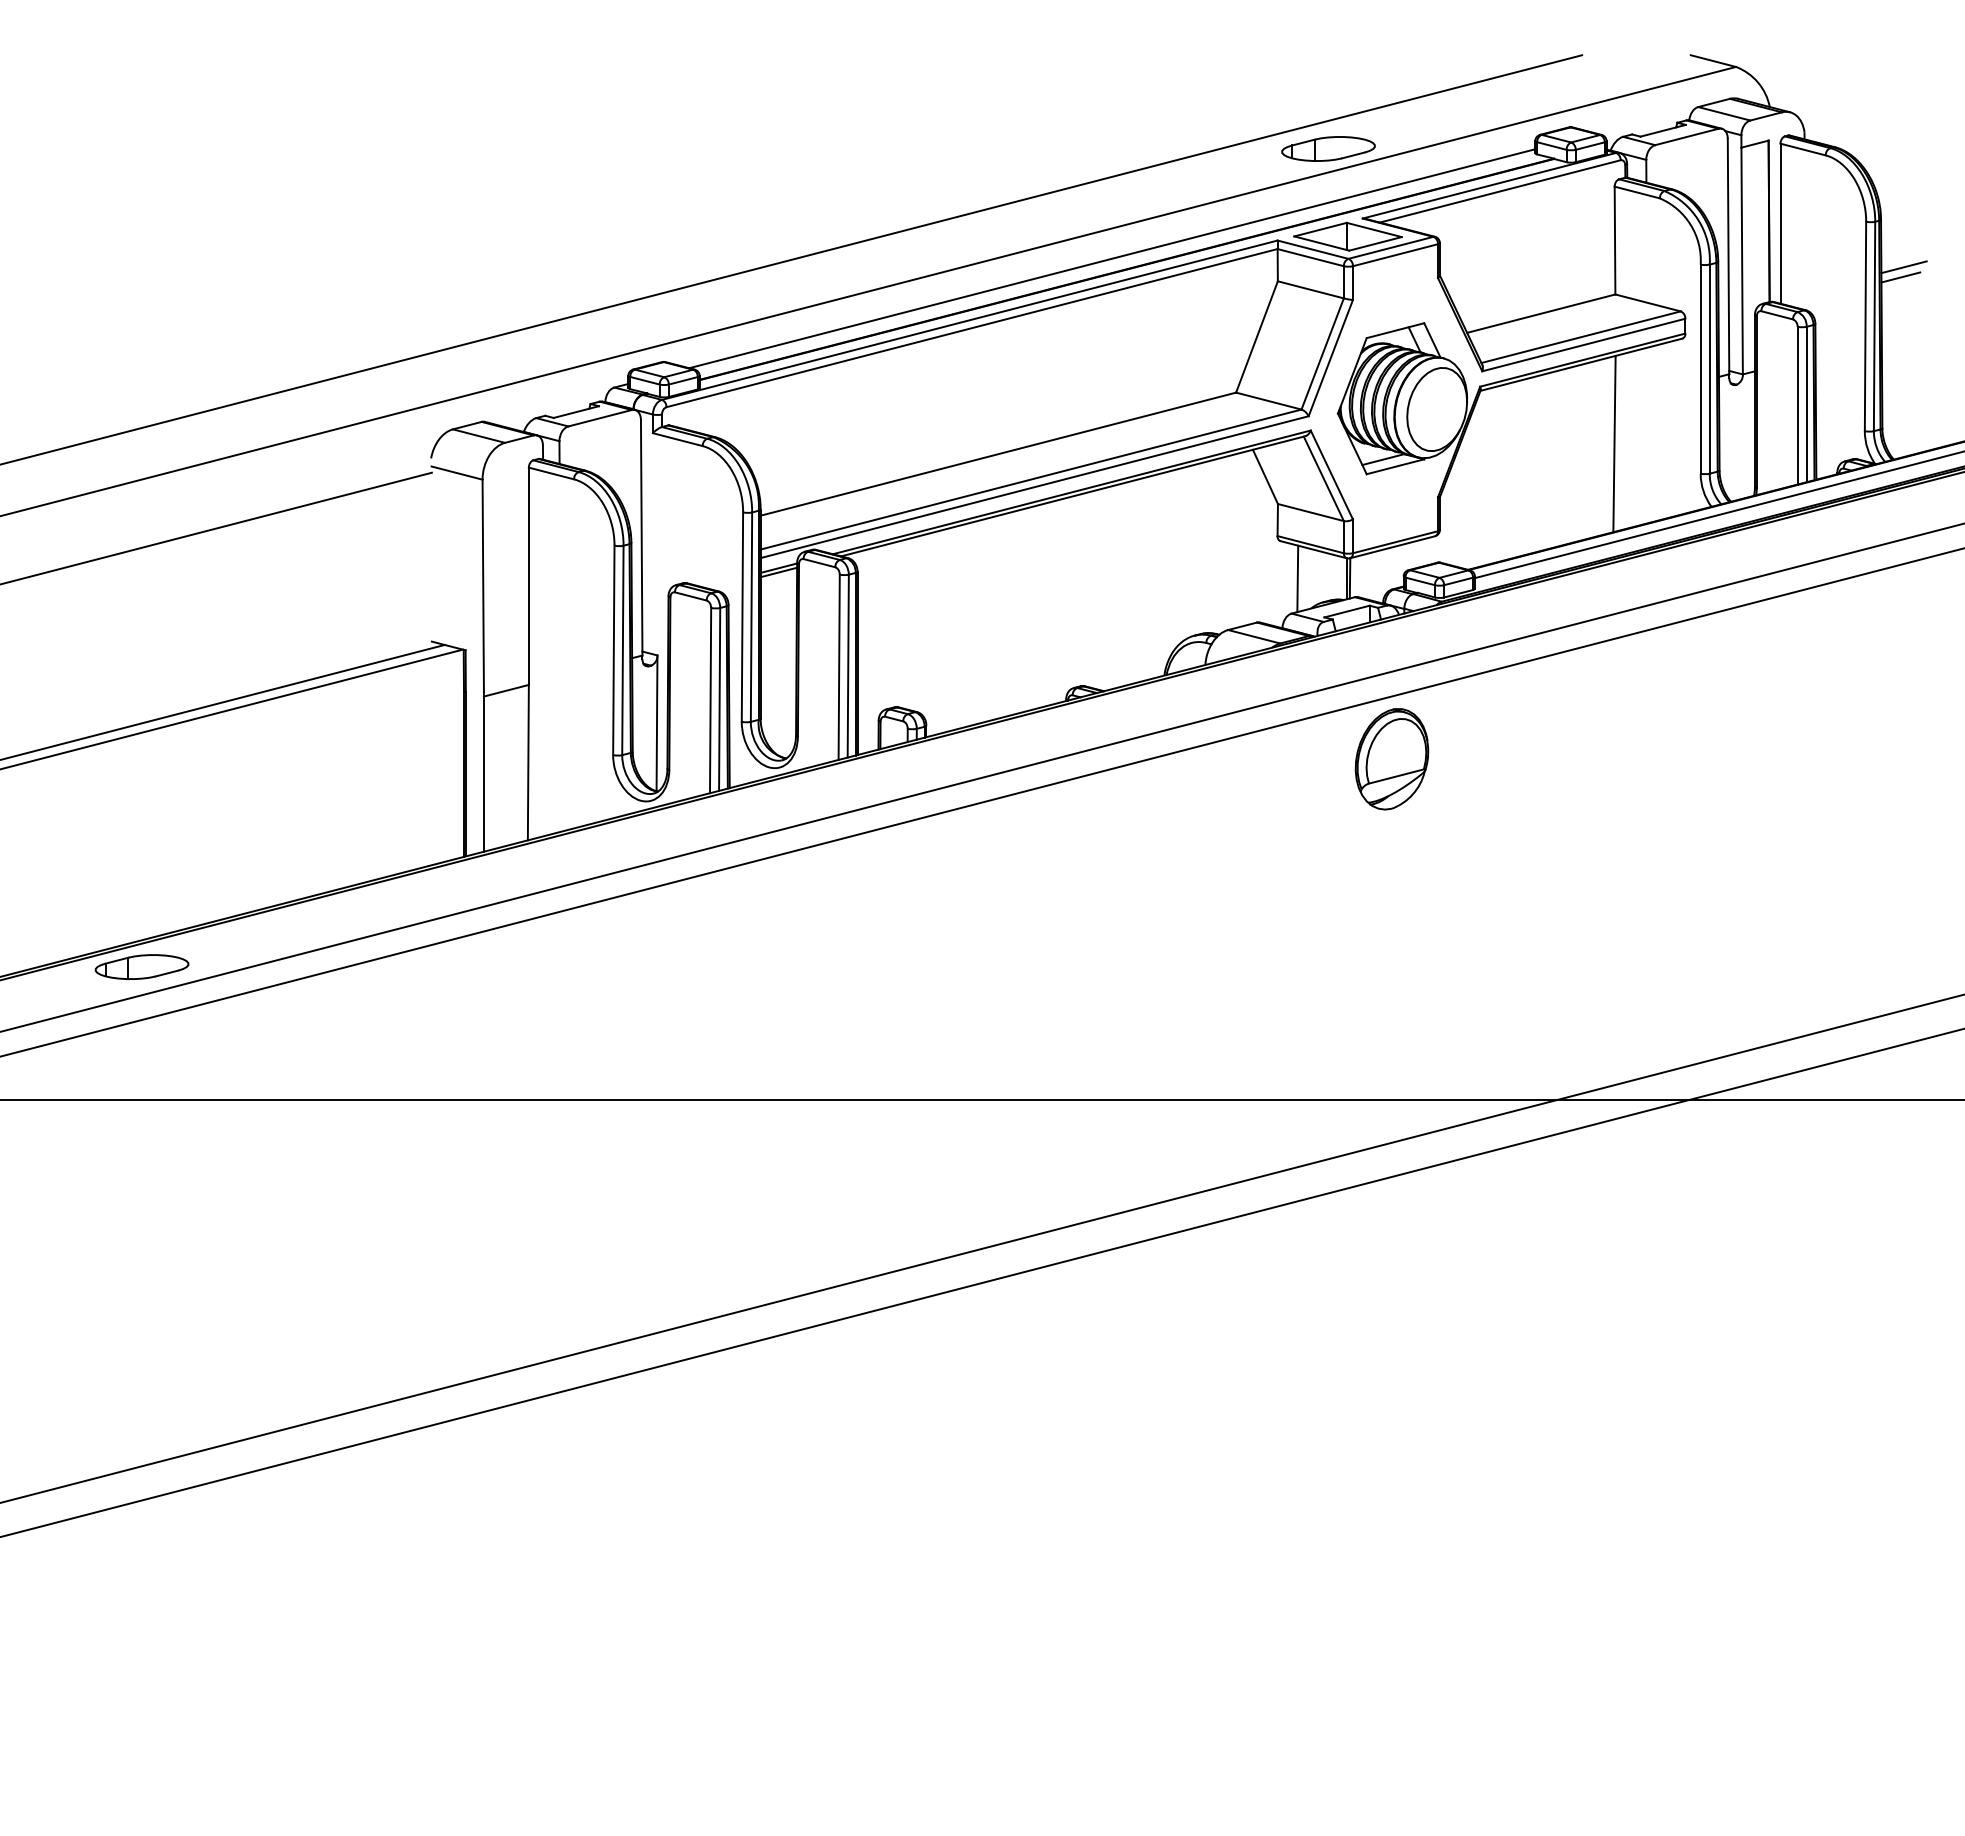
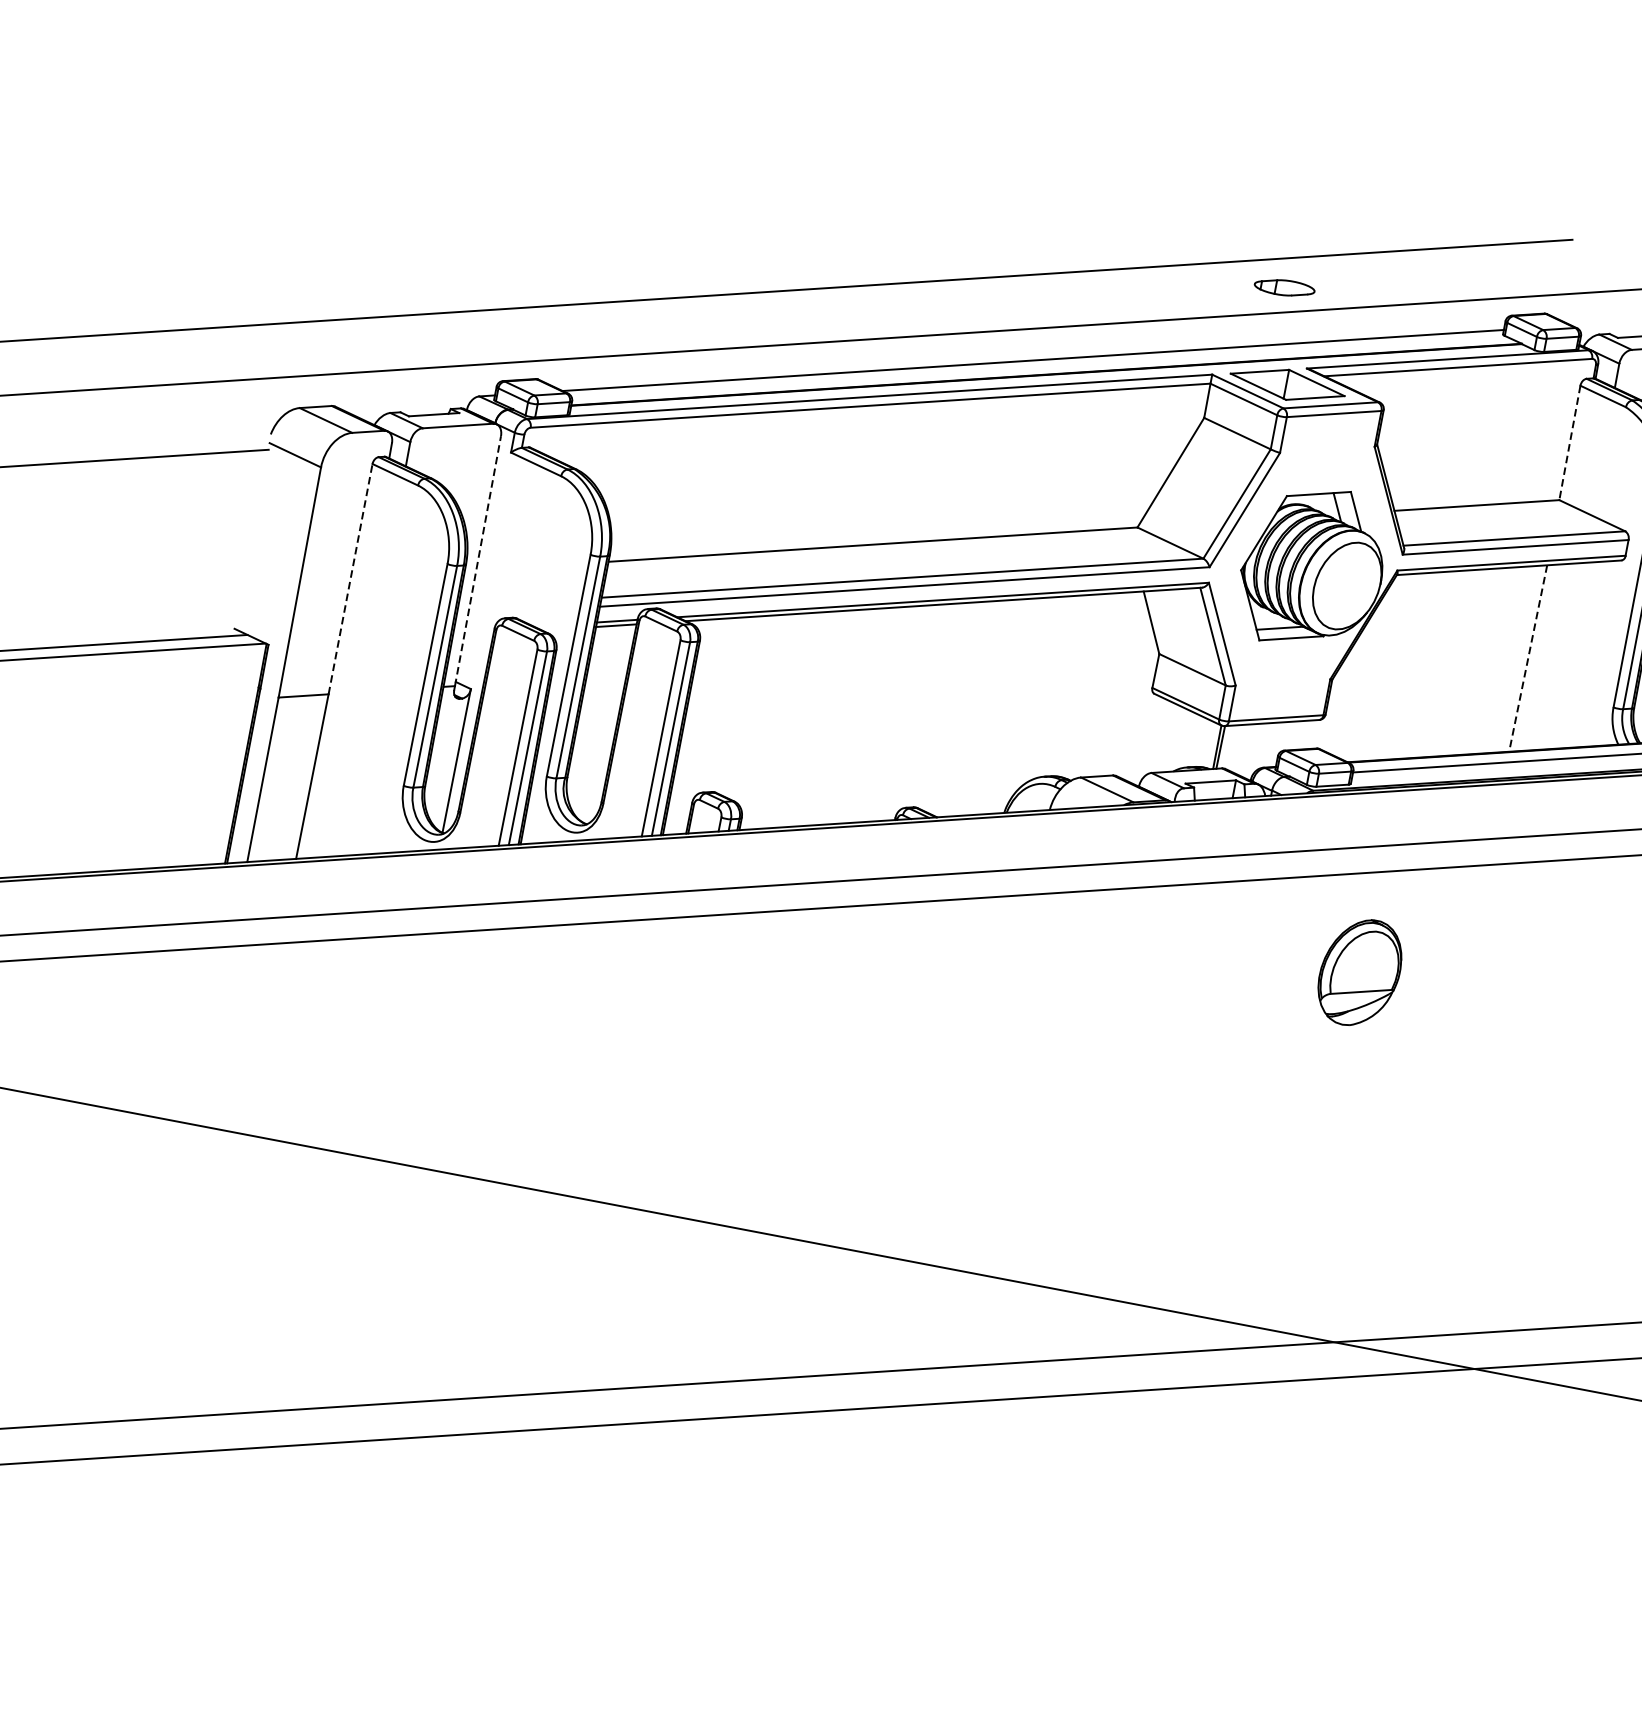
part: (1328, 148) -> (1284, 287), size x0.6
line: (1615, 240) -> (1570, 442), solid -> dashed
line: (1614, 444) -> (1528, 658), solid -> dashed
line: (641, 537) -> (477, 560), solid -> dashed
line: (528, 576) -> (350, 579), solid -> dashed
line: (1297, 578) -> (1164, 736), removed
part: (1391, 759) -> (1359, 972), moved

